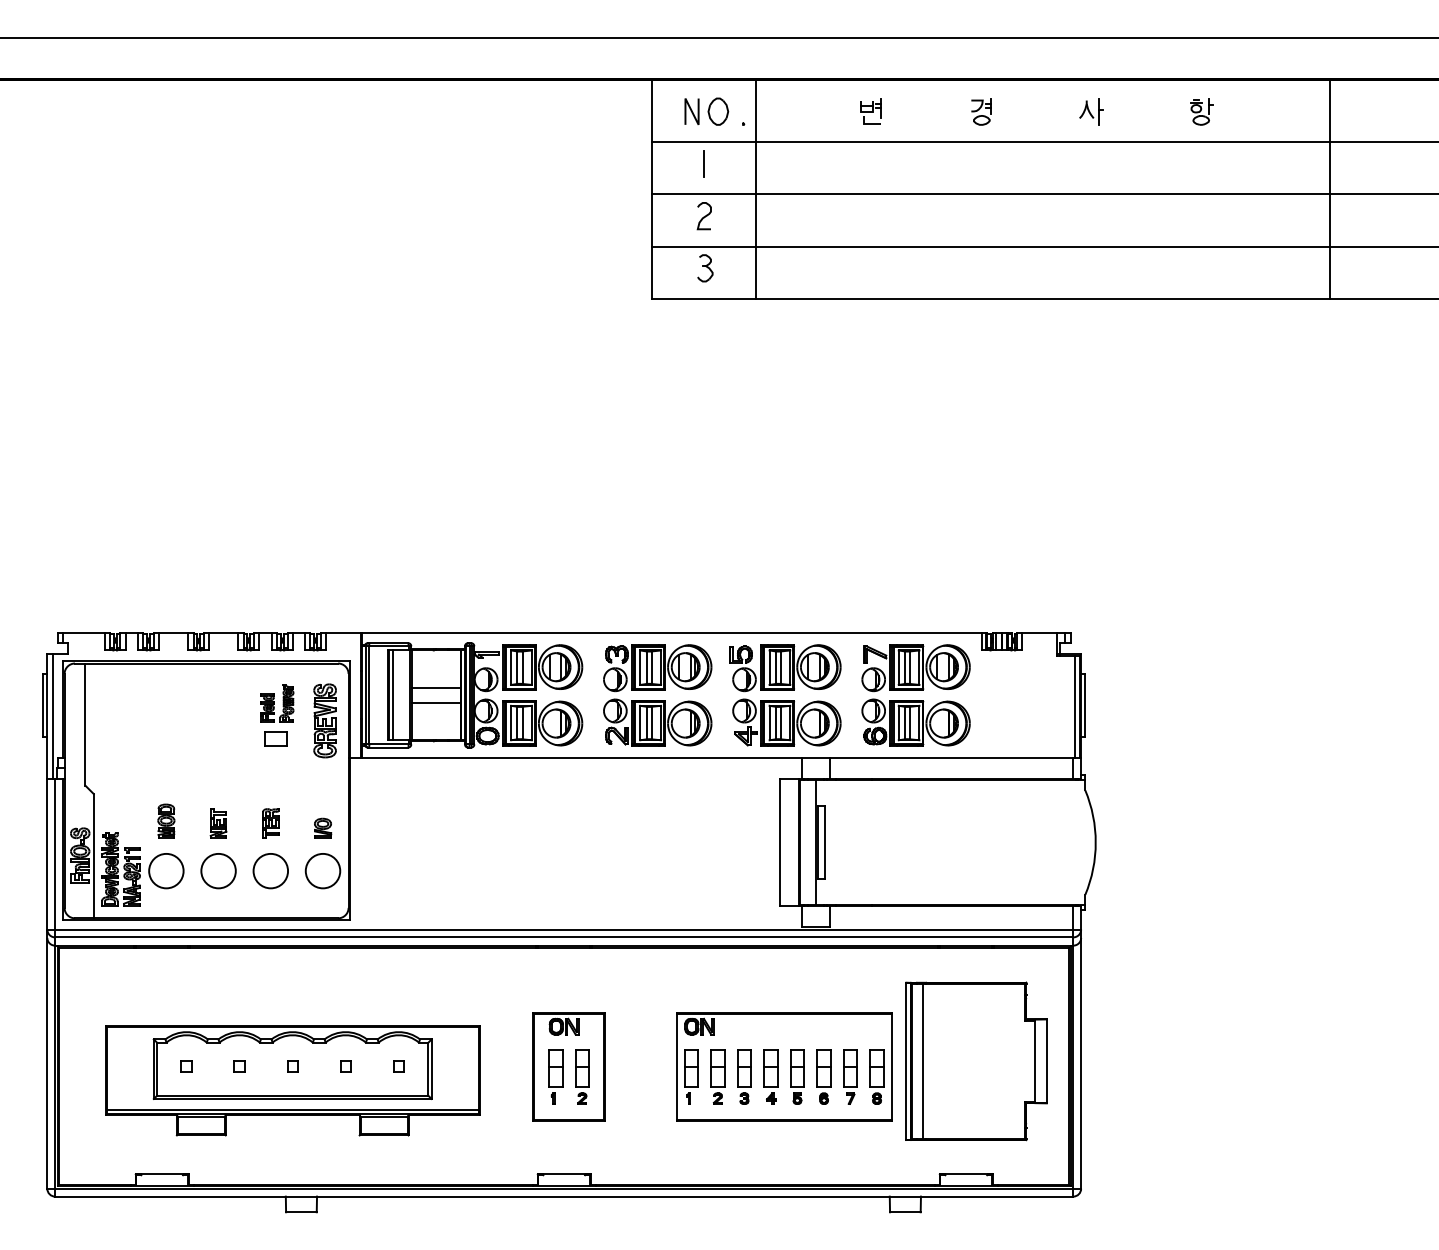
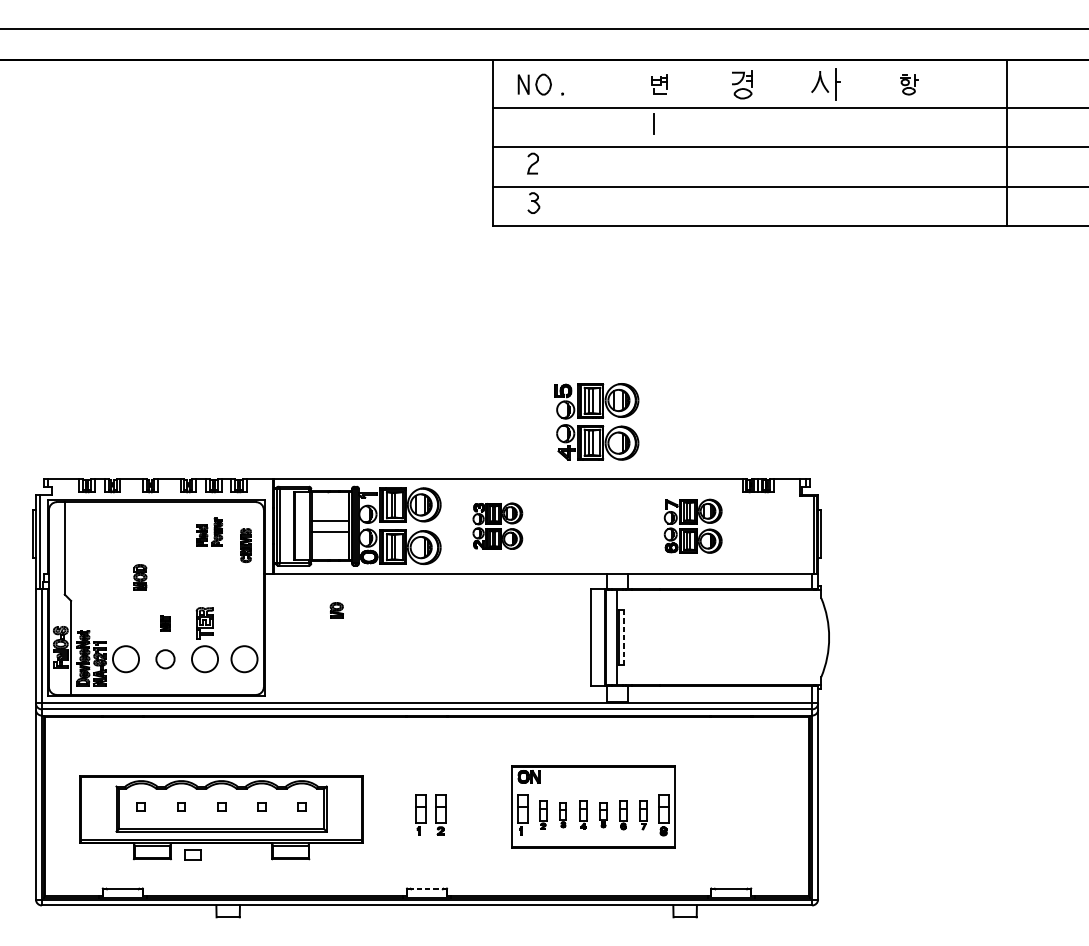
part: (981, 111) -> (742, 84), size x1.4
part: (1091, 111) -> (825, 84), size x1.6
line: (703, 163) -> (653, 123), moved
line: (756, 188) -> (572, 142), removed
line: (393, 695) -> (297, 526), removed
part: (657, 695) -> (497, 526), size x0.6
part: (785, 695) -> (596, 421), moved
part: (915, 695) -> (692, 526), size x0.7
part: (324, 720) -> (245, 545), size x0.6
part: (275, 738) -> (192, 854), moved
part: (166, 820) -> (140, 577), moved
part: (218, 823) -> (165, 623), size x0.7
part: (270, 823) -> (204, 623), size x1.4
part: (323, 827) -> (337, 609), moved
line: (824, 842) -> (623, 637), solid -> dashed
circle: (218, 871) -> (165, 659), size x0.7
part: (976, 1061) -> (738, 803), removed
part: (568, 1066) -> (430, 807), removed
part: (717, 1076) -> (542, 814), size x0.7
part: (744, 1076) -> (563, 814), size x0.6
part: (770, 1076) -> (583, 814), size x0.7
part: (797, 1076) -> (603, 814), size x0.6
part: (823, 1076) -> (623, 814), size x0.7
part: (850, 1076) -> (643, 814), size x0.7
line: (563, 1174) -> (426, 888), solid -> dashed

